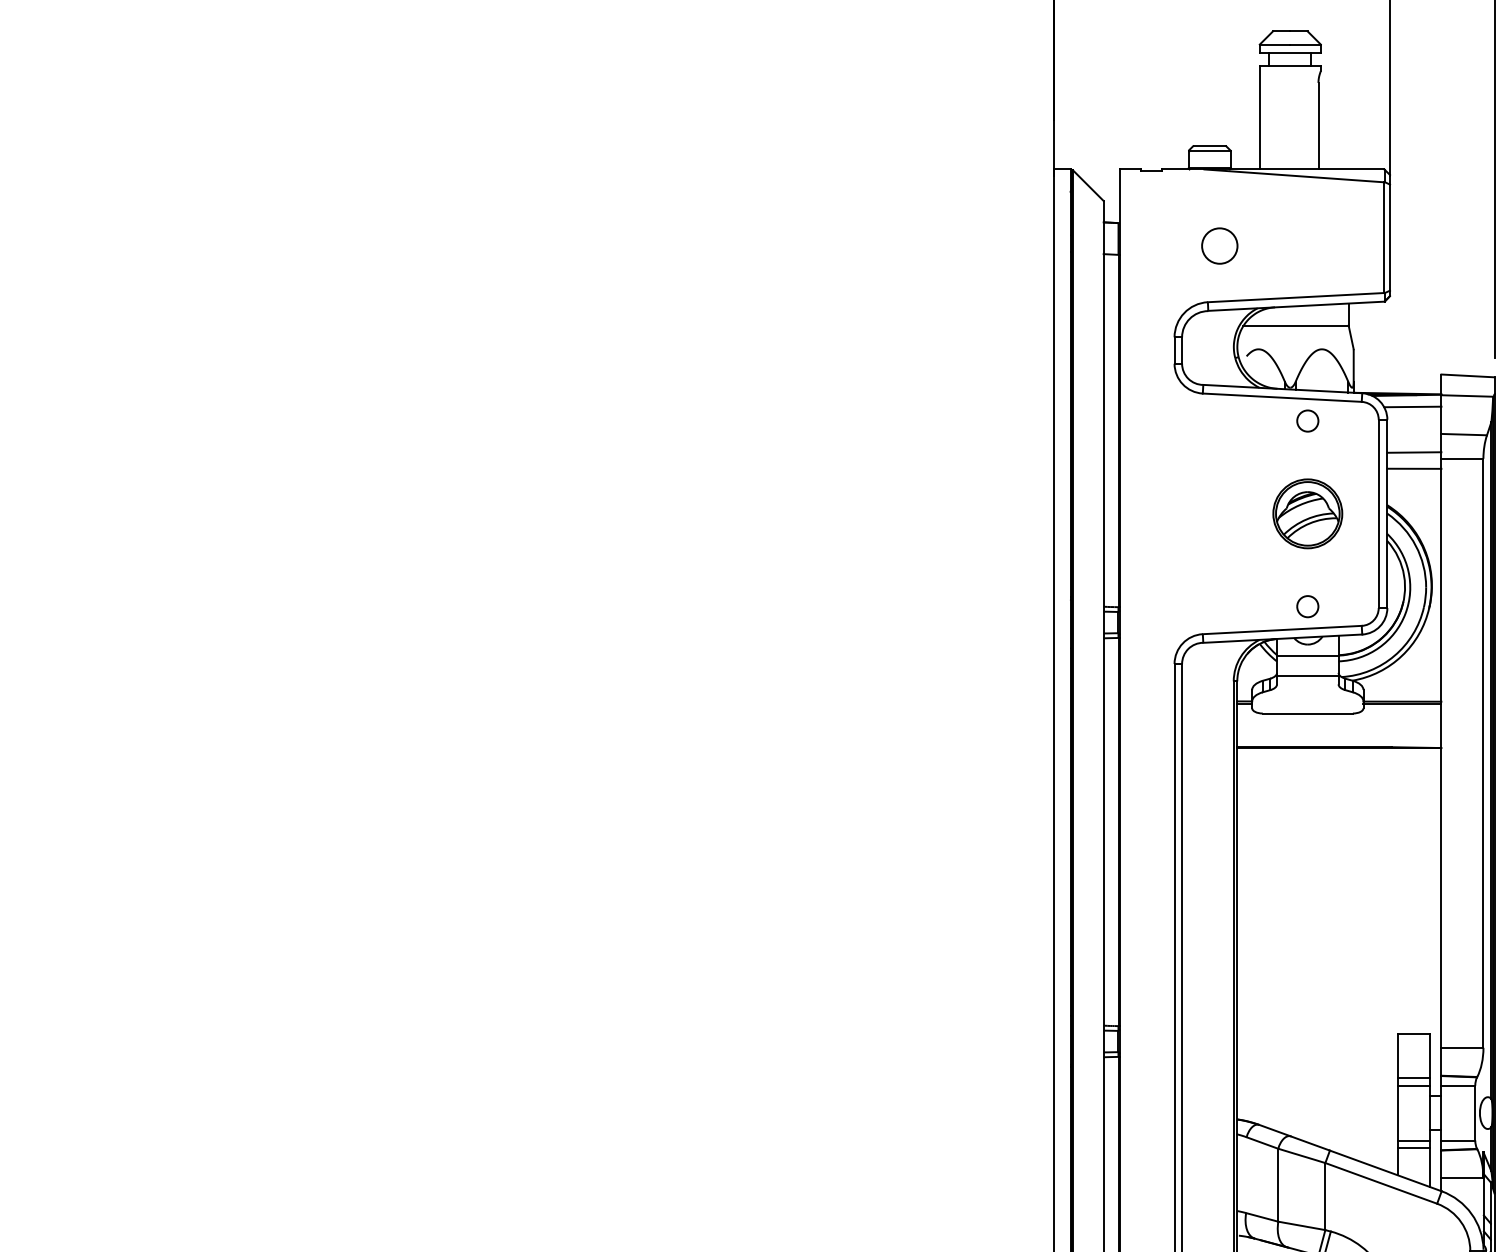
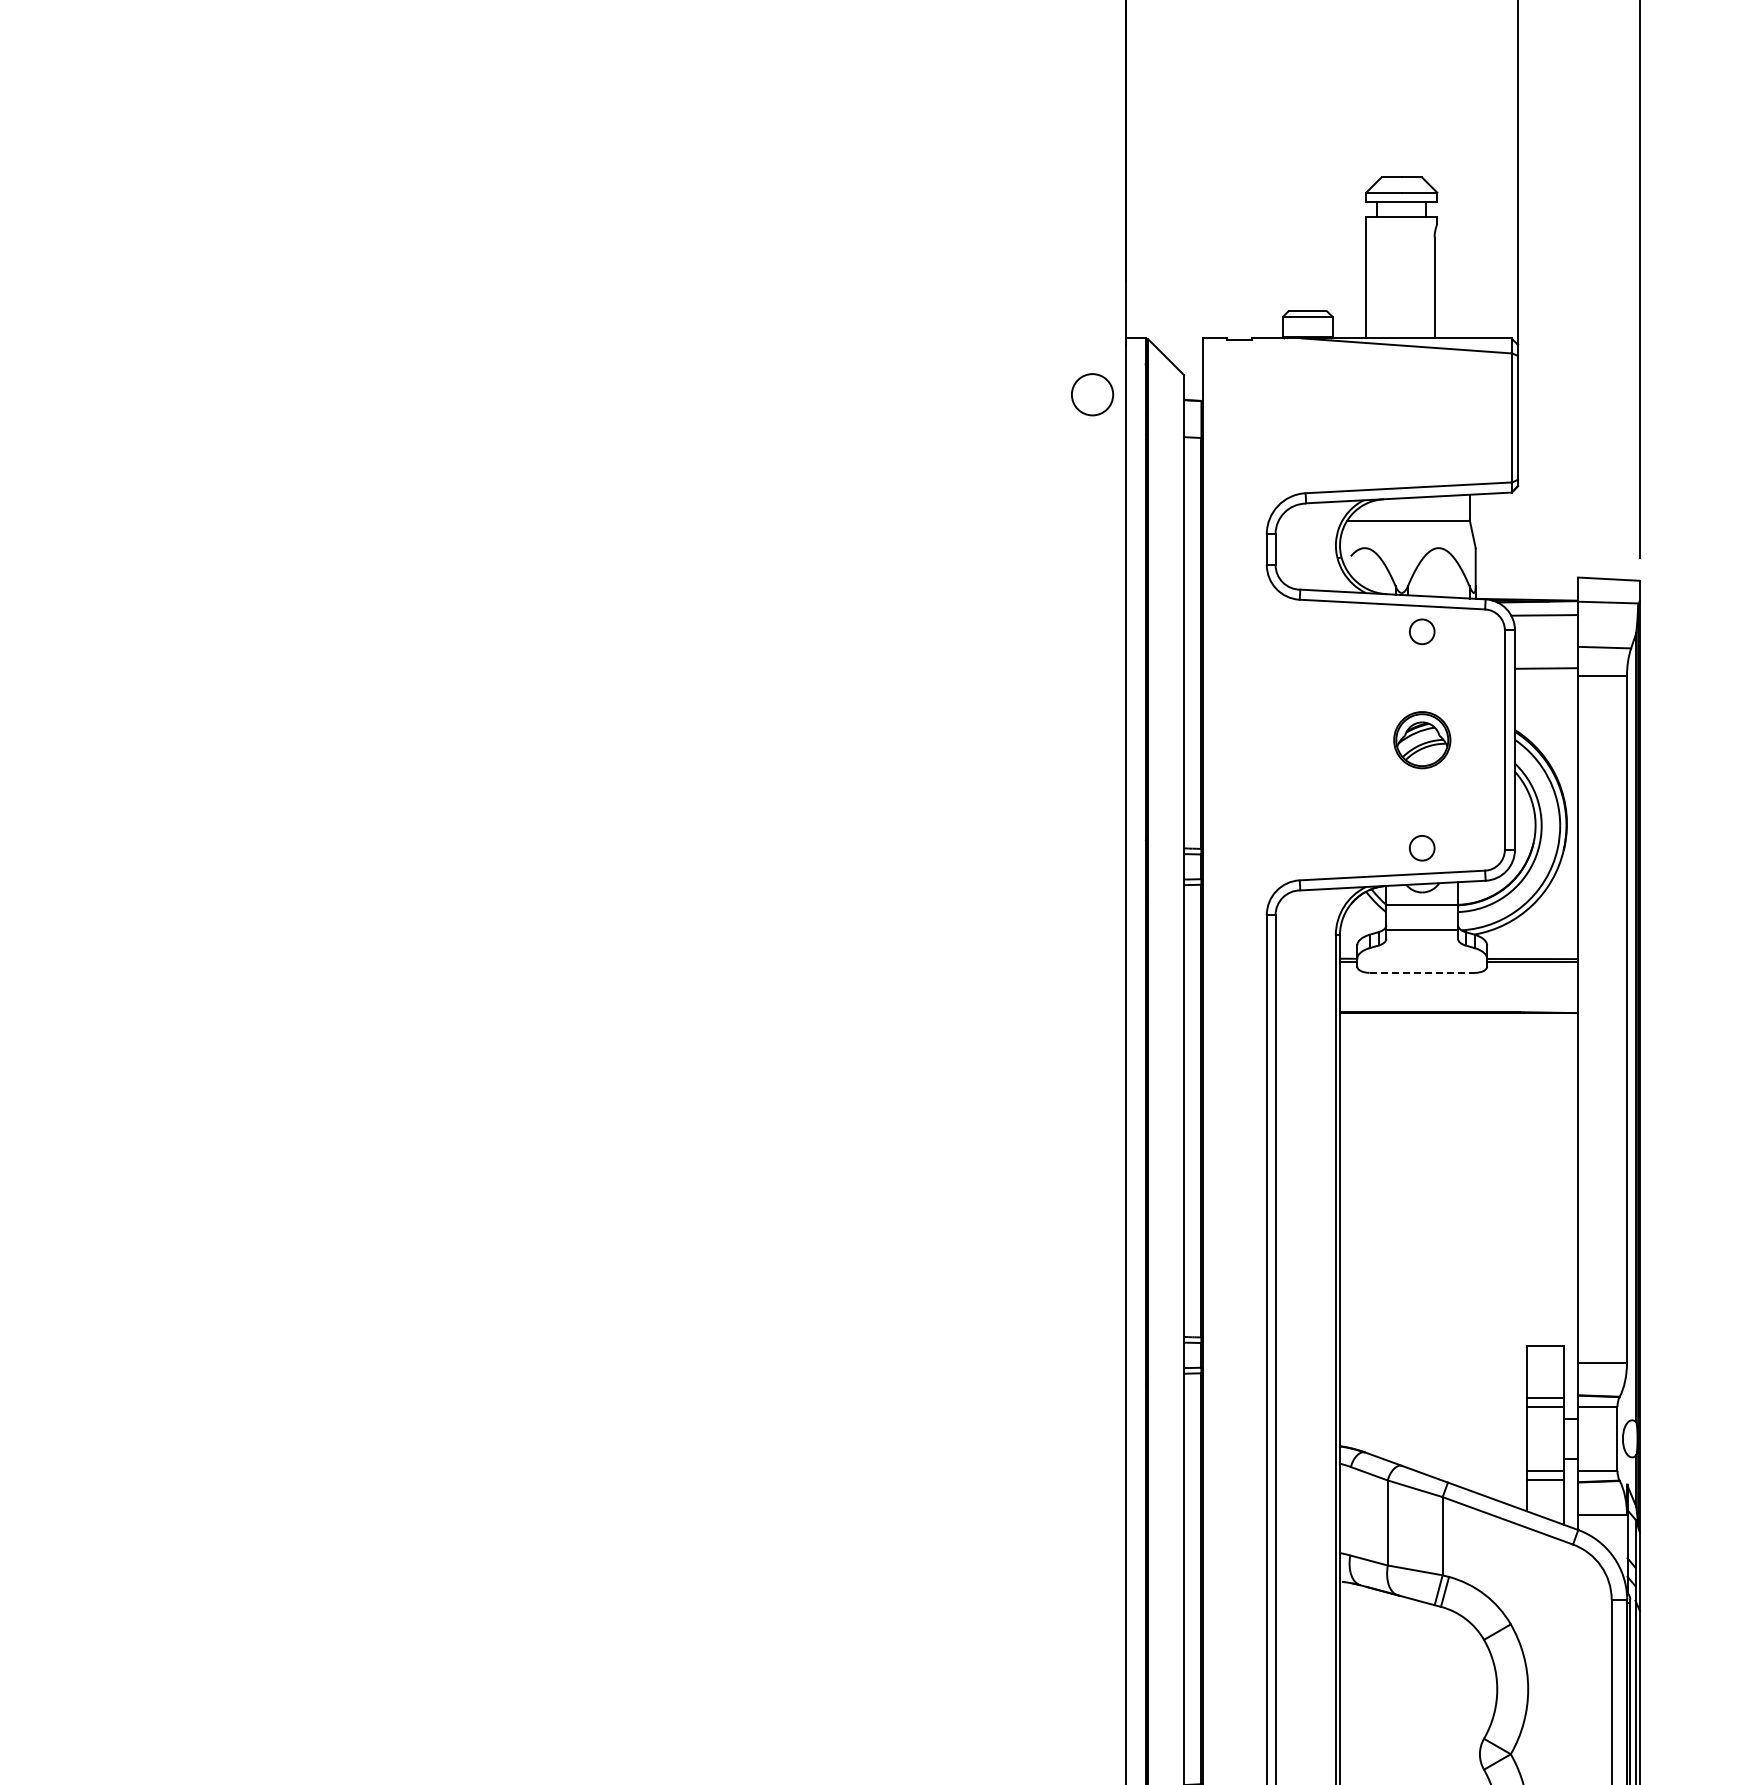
circle: (1219, 245) -> (1092, 394), moved
line: (1413, 468) -> (1545, 687), removed
part: (1308, 514) -> (1422, 740), size x0.7
line: (1308, 713) -> (1422, 972), solid -> dashed

